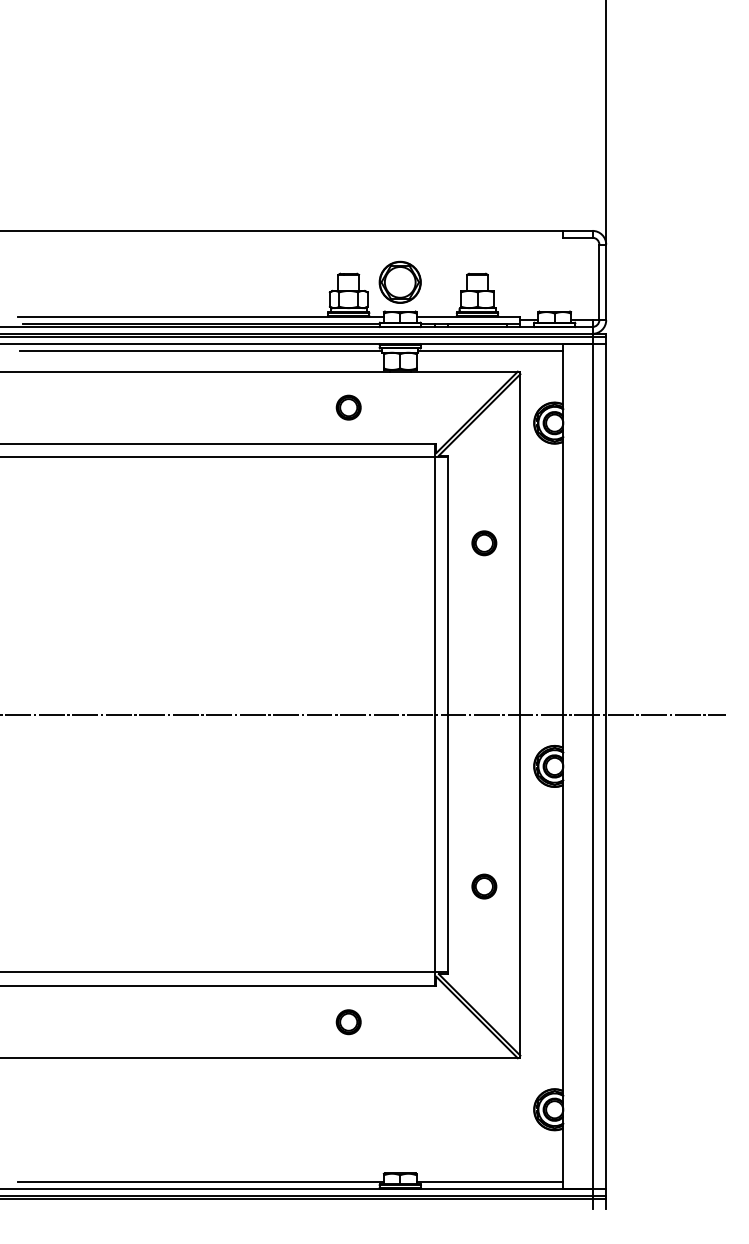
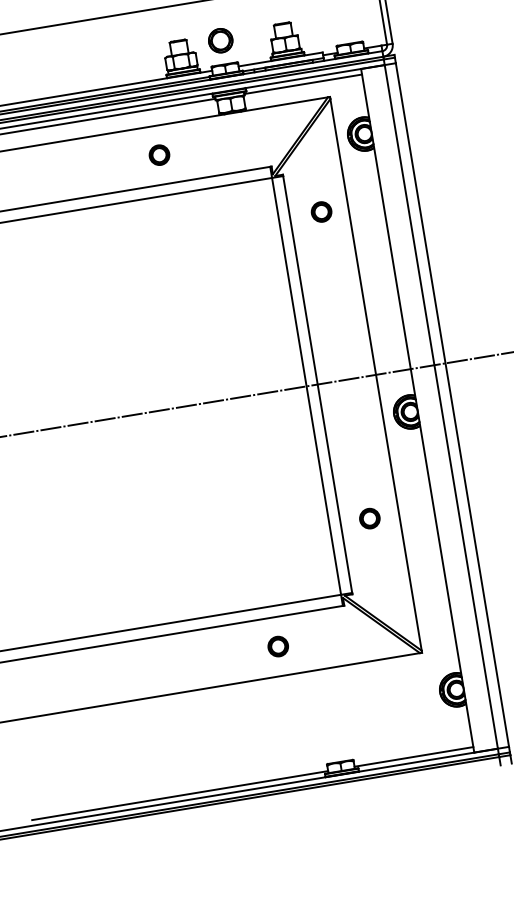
part: (399, 281) -> (220, 40), size x0.7
part: (348, 407) -> (159, 155), moved
part: (484, 543) -> (321, 212), moved

